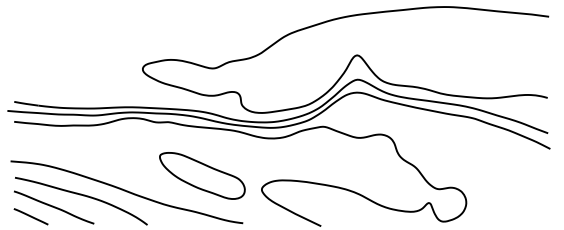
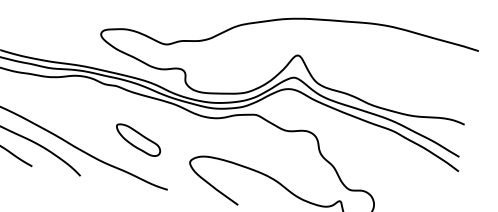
part: (202, 175) -> (138, 139), size x0.6

